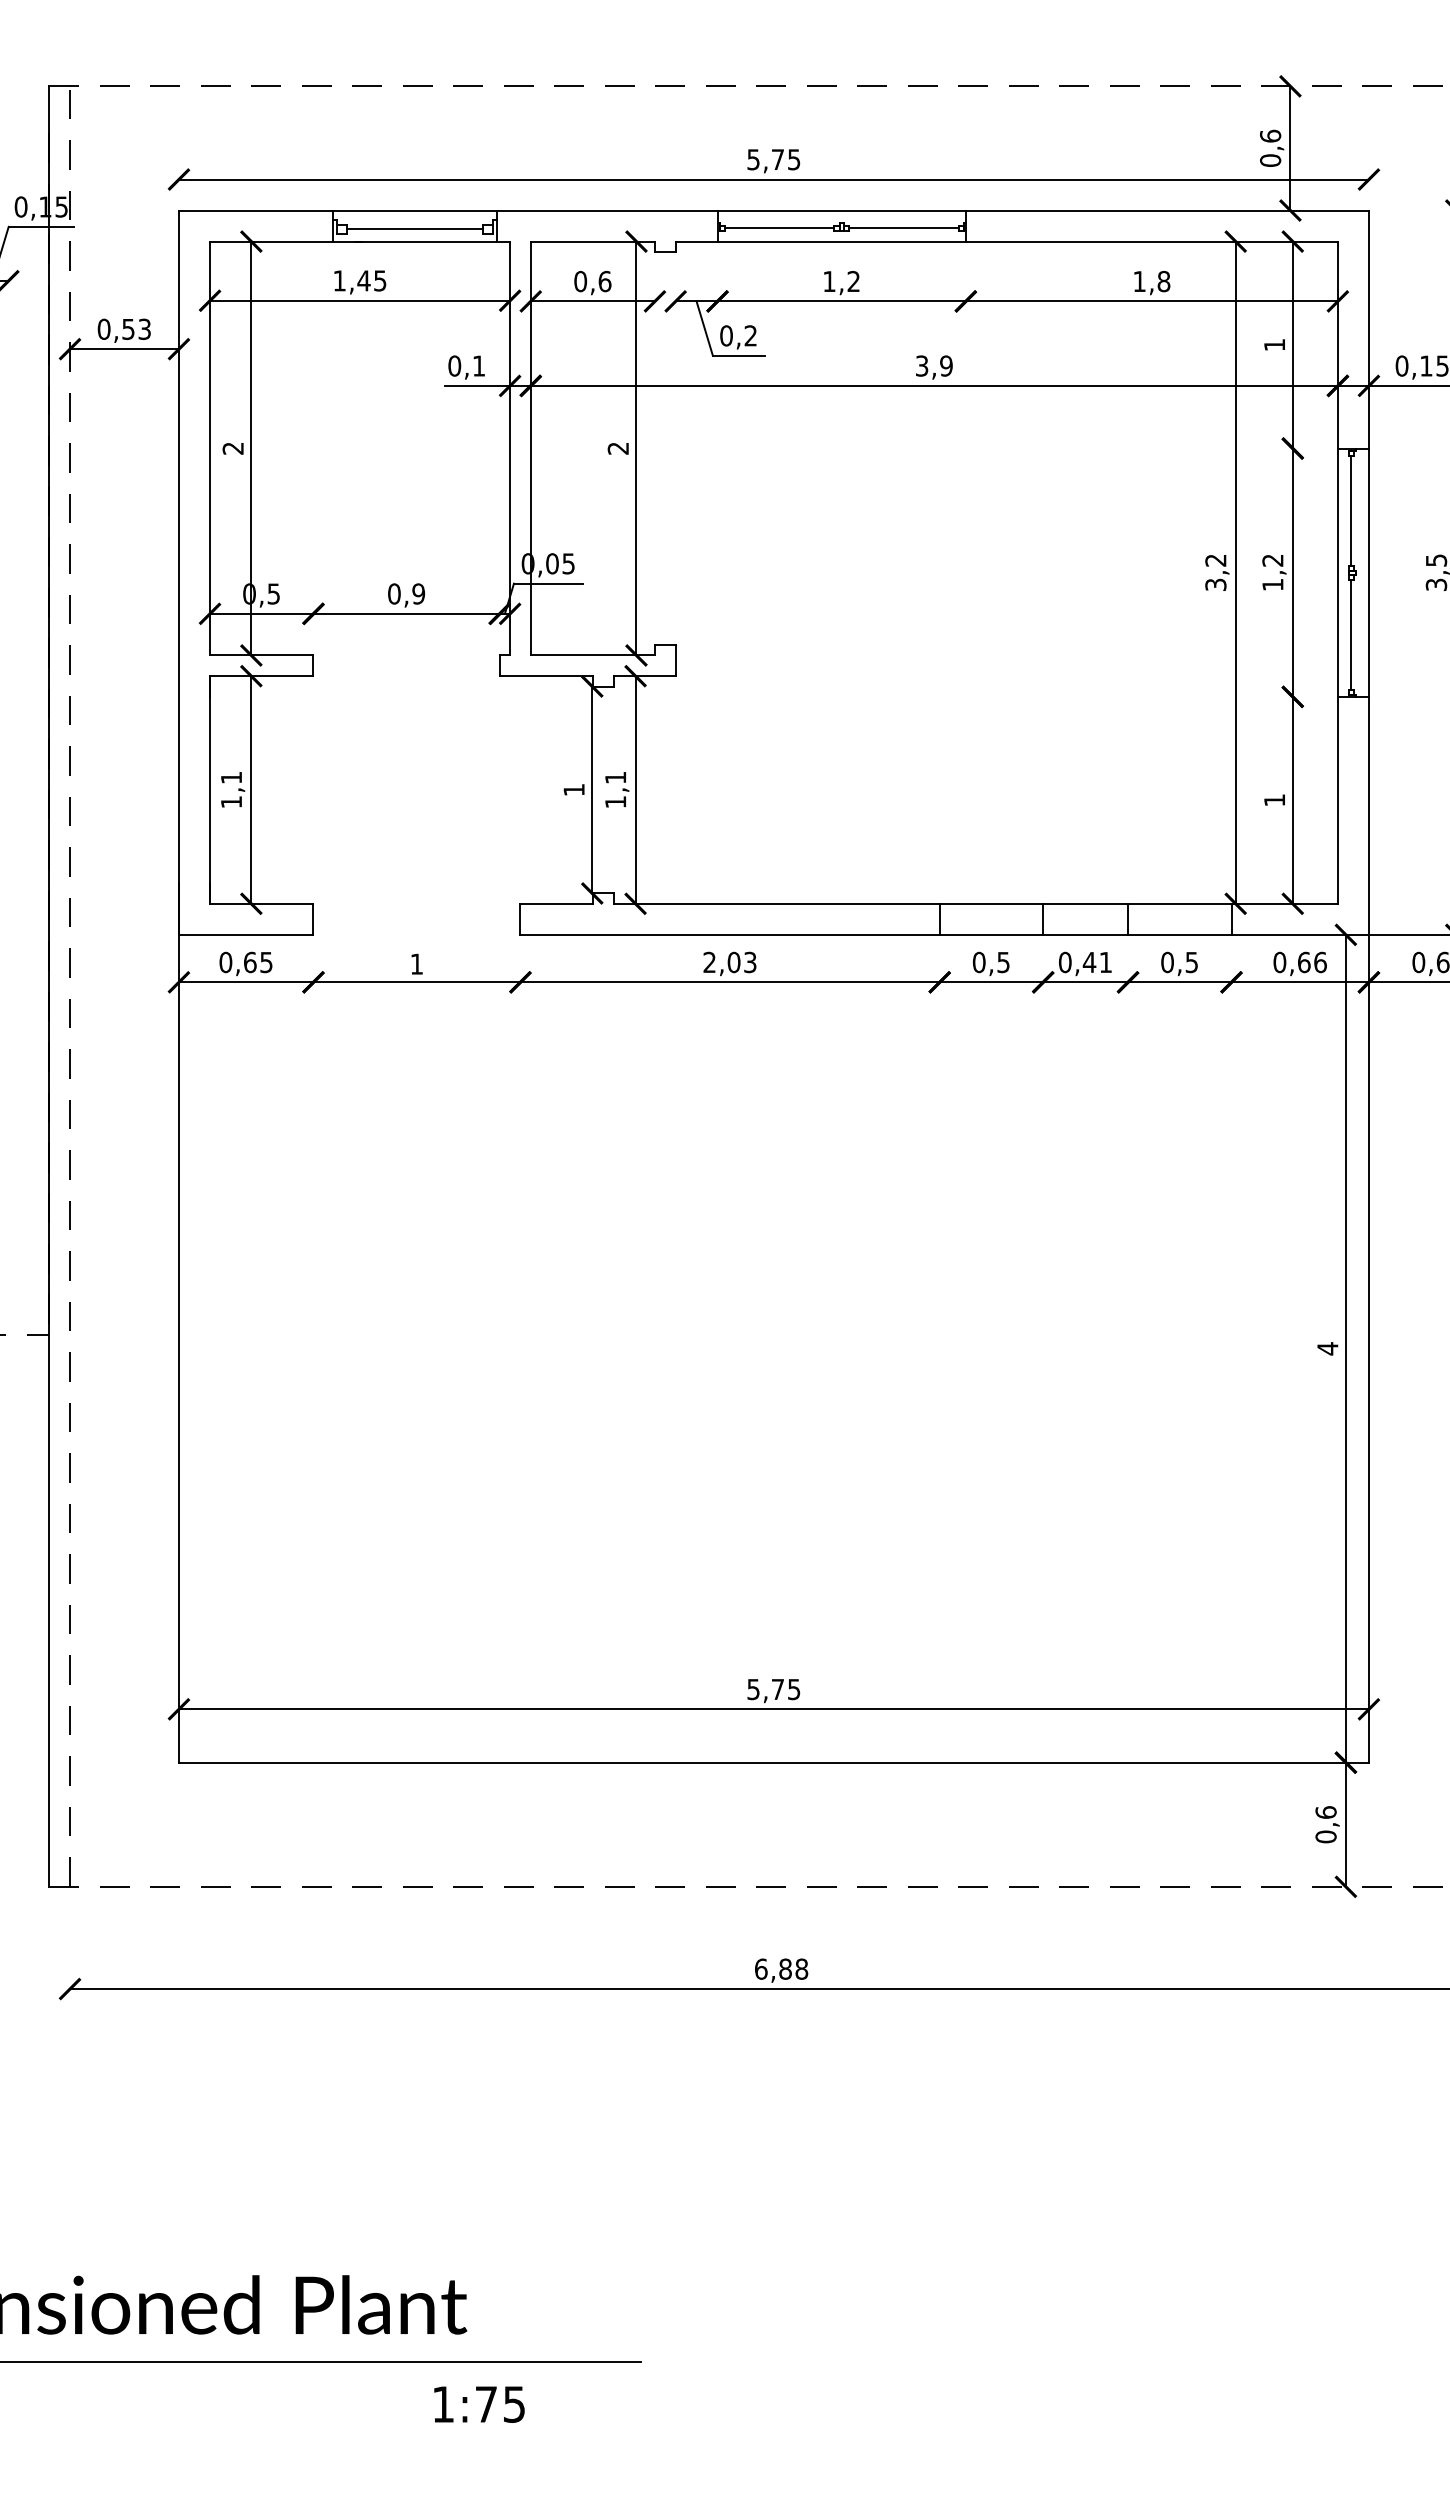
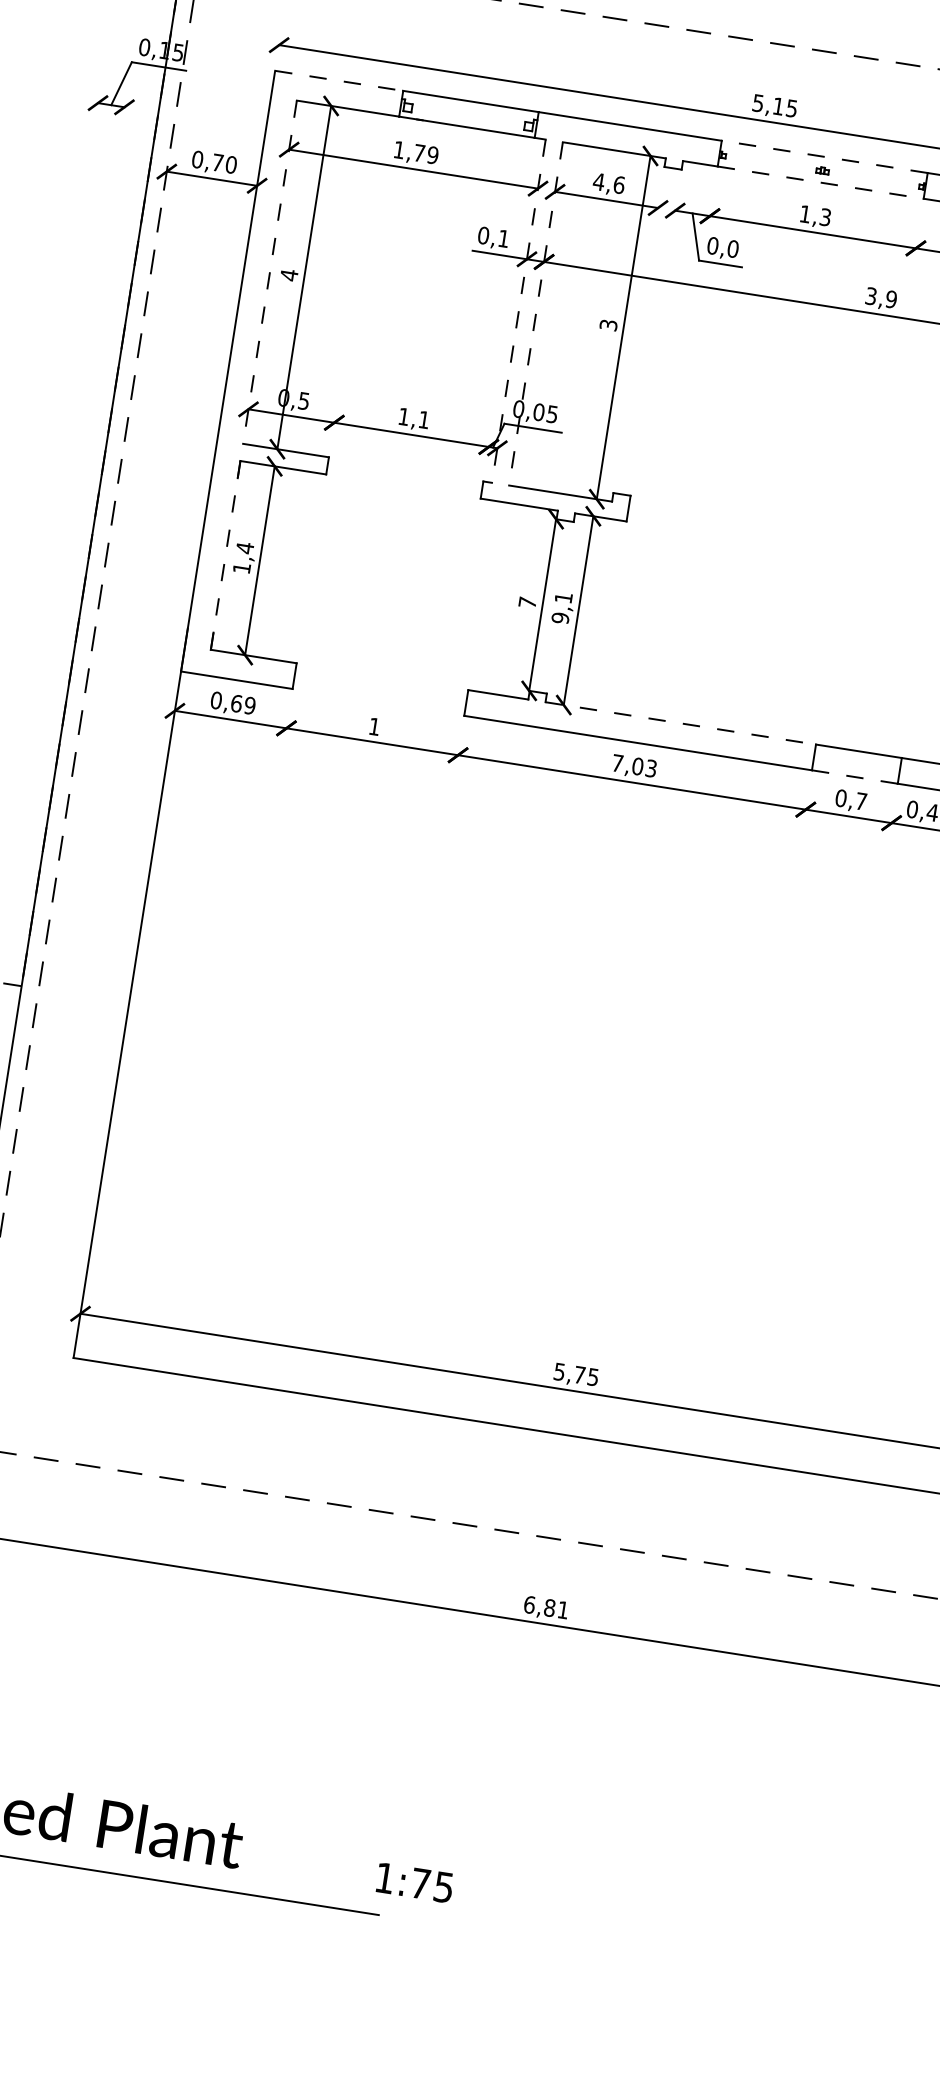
text: (777, 159) -> (778, 106), 5,75 -> 5,15
line: (256, 210) -> (339, 80), solid -> dashed
line: (841, 210) -> (824, 156), solid -> dashed
line: (779, 228) -> (770, 163), removed
line: (903, 228) -> (873, 179), removed
line: (414, 229) -> (468, 117), removed
line: (842, 241) -> (821, 182), solid -> dashed
text: (371, 280) -> (425, 153), 1,45 -> 1,79
text: (580, 281) -> (598, 181), 0,6 -> 4,6
text: (853, 281) -> (825, 217), 1,2 -> 1,3
text: (136, 328) -> (224, 163), 0,53 -> 0,70
text: (750, 335) -> (732, 248), 0,2 -> 0,0
line: (210, 448) -> (270, 272), solid -> dashed
text: (232, 448) -> (288, 275), 2 -> 4
line: (510, 448) -> (519, 311), solid -> dashed
line: (530, 448) -> (535, 313), solid -> dashed
text: (618, 448) -> (608, 325), 2 -> 3
text: (406, 593) -> (414, 417), 0,9 -> 1,1
text: (231, 777) -> (245, 547), 1,1 -> 1,4
text: (573, 789) -> (527, 602), 1 -> 7
line: (210, 790) -> (225, 555), solid -> dashed
text: (615, 801) -> (560, 617), 1,1 -> 9,1
line: (777, 903) -> (681, 723), solid -> dashed
line: (991, 934) -> (854, 776), solid -> dashed
text: (266, 961) -> (250, 704), 0,65 -> 0,69
text: (709, 961) -> (617, 762), 2,03 -> 7,03
text: (1003, 962) -> (861, 801), 0,5 -> 0,7
text: (801, 1968) -> (563, 1609), 6,88 -> 6,81
text: (479, 2404) -> (414, 1882), moved

